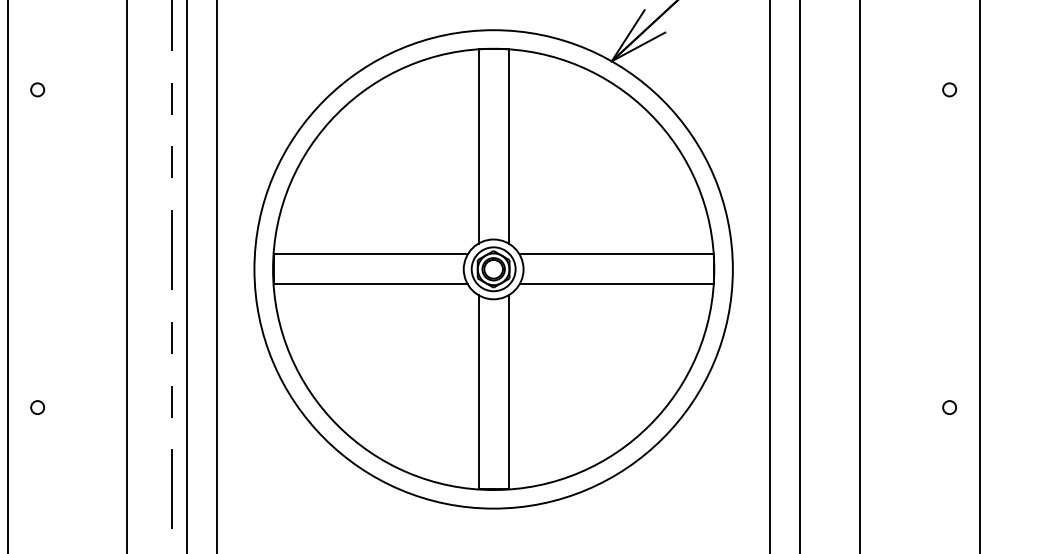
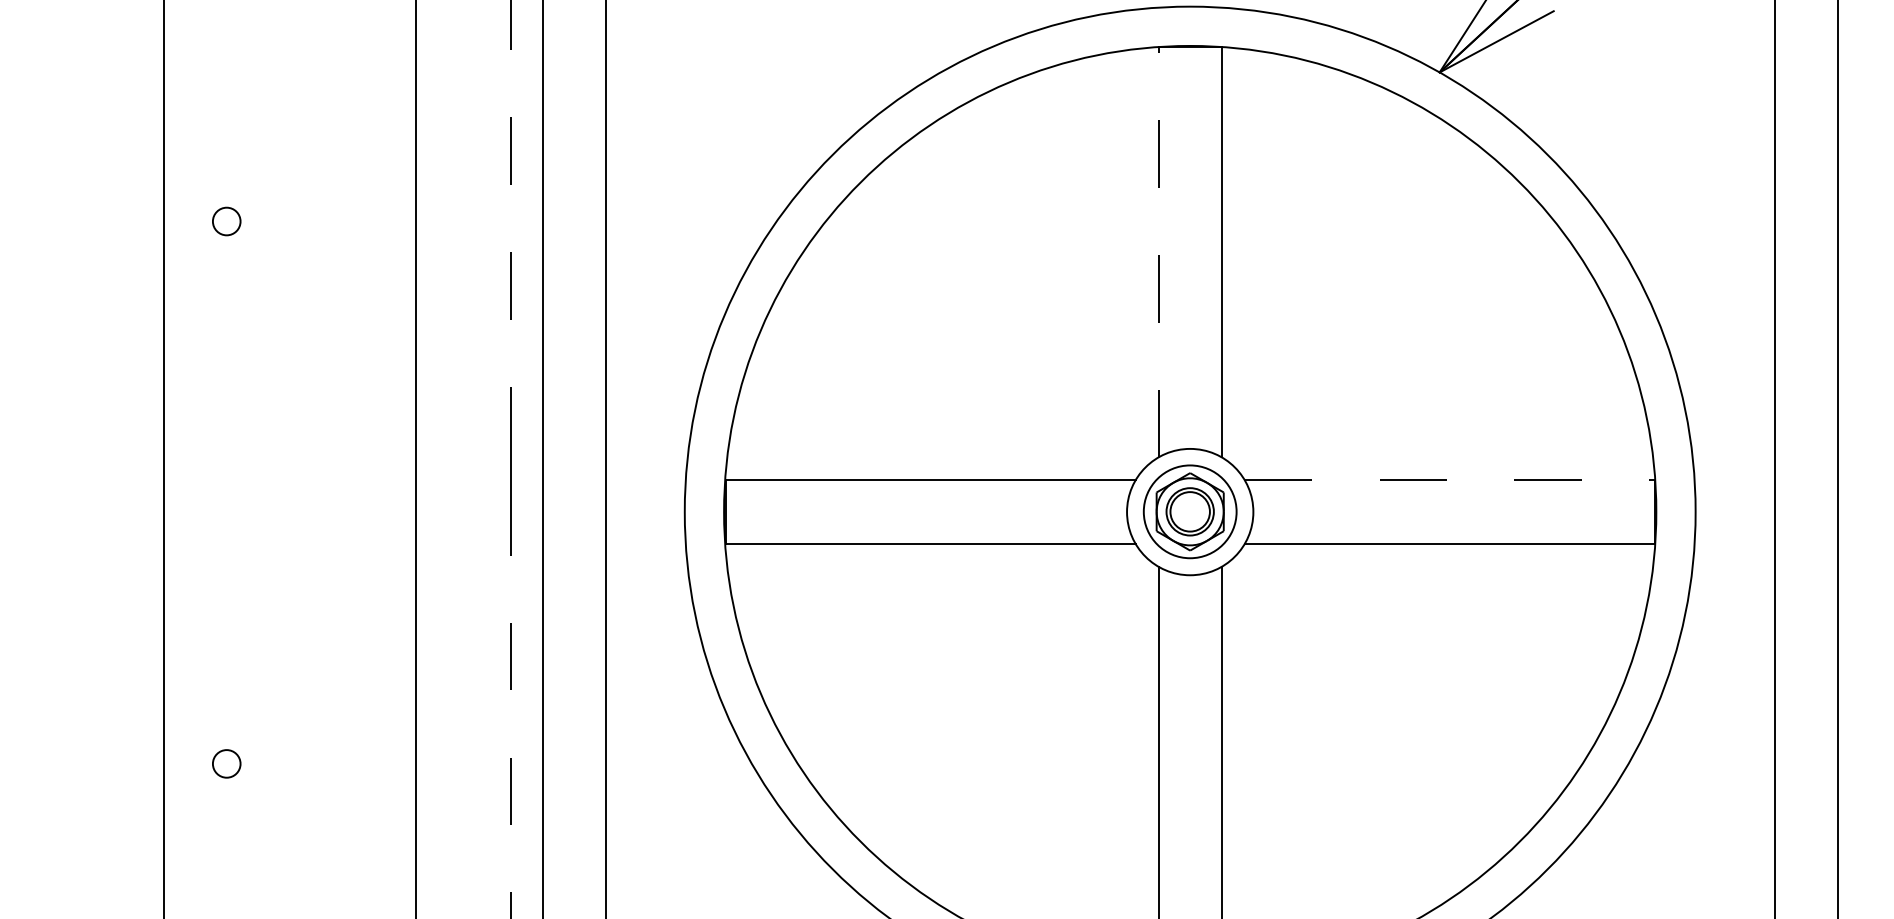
circle: (37, 89) -> (226, 220), moved
line: (478, 146) -> (1158, 252), solid -> dashed
line: (617, 254) -> (1451, 480), solid -> dashed
circle: (37, 407) -> (226, 763), moved

